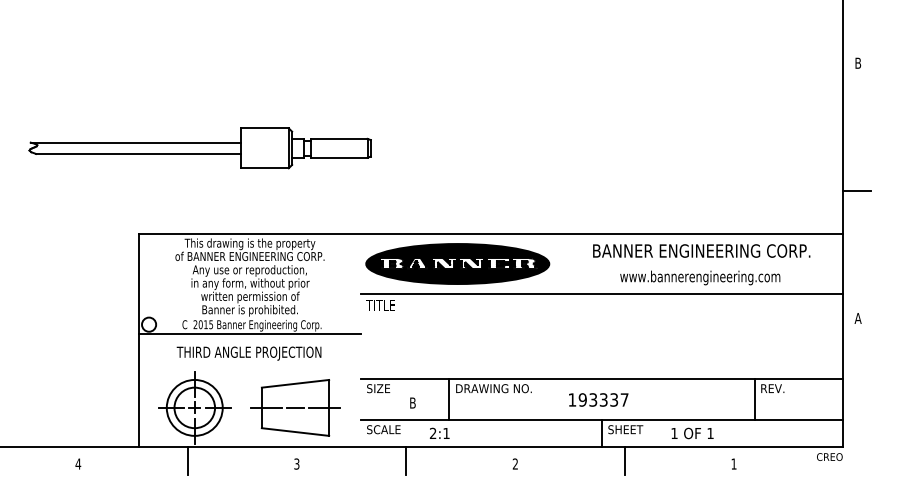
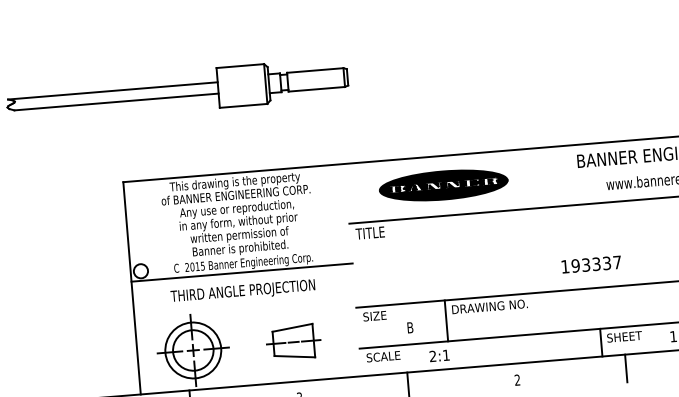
part: (457, 263) -> (443, 185), size x0.7
text: (598, 399) -> (591, 264), moved
part: (295, 407) -> (293, 341), size x0.6

